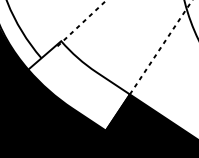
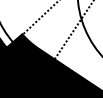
fill: (78, 86) -> (30, 55), added

